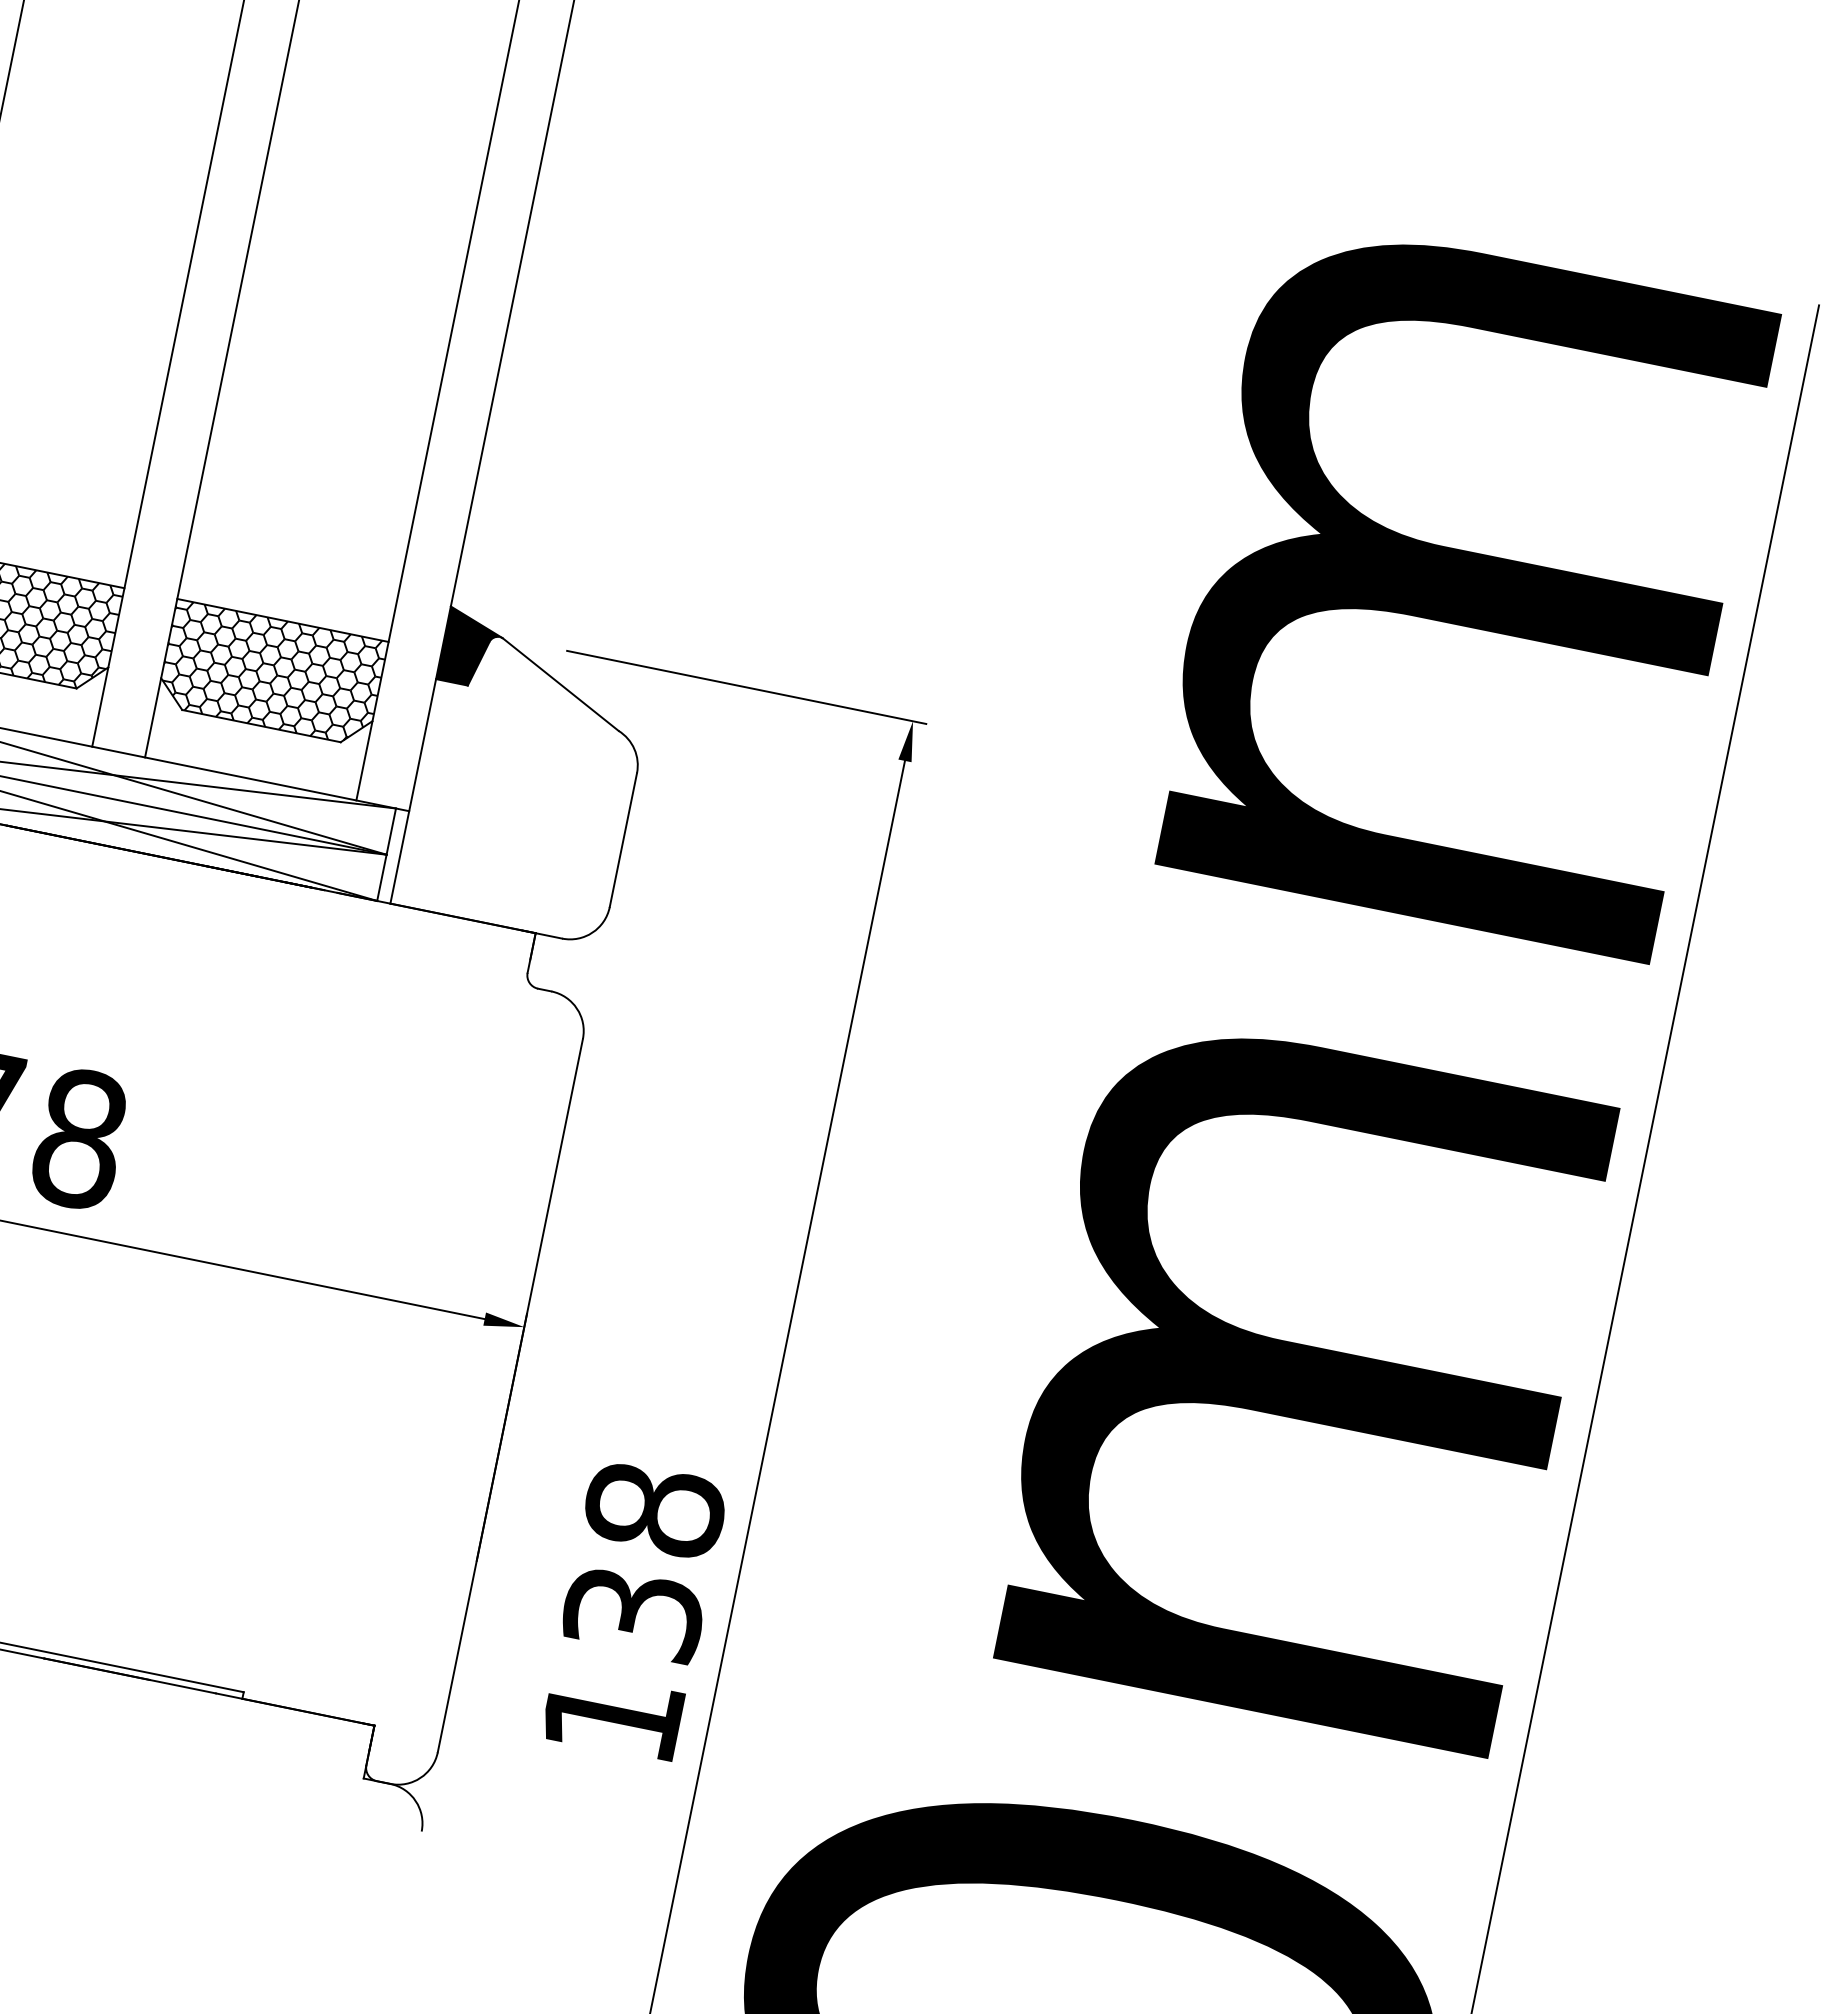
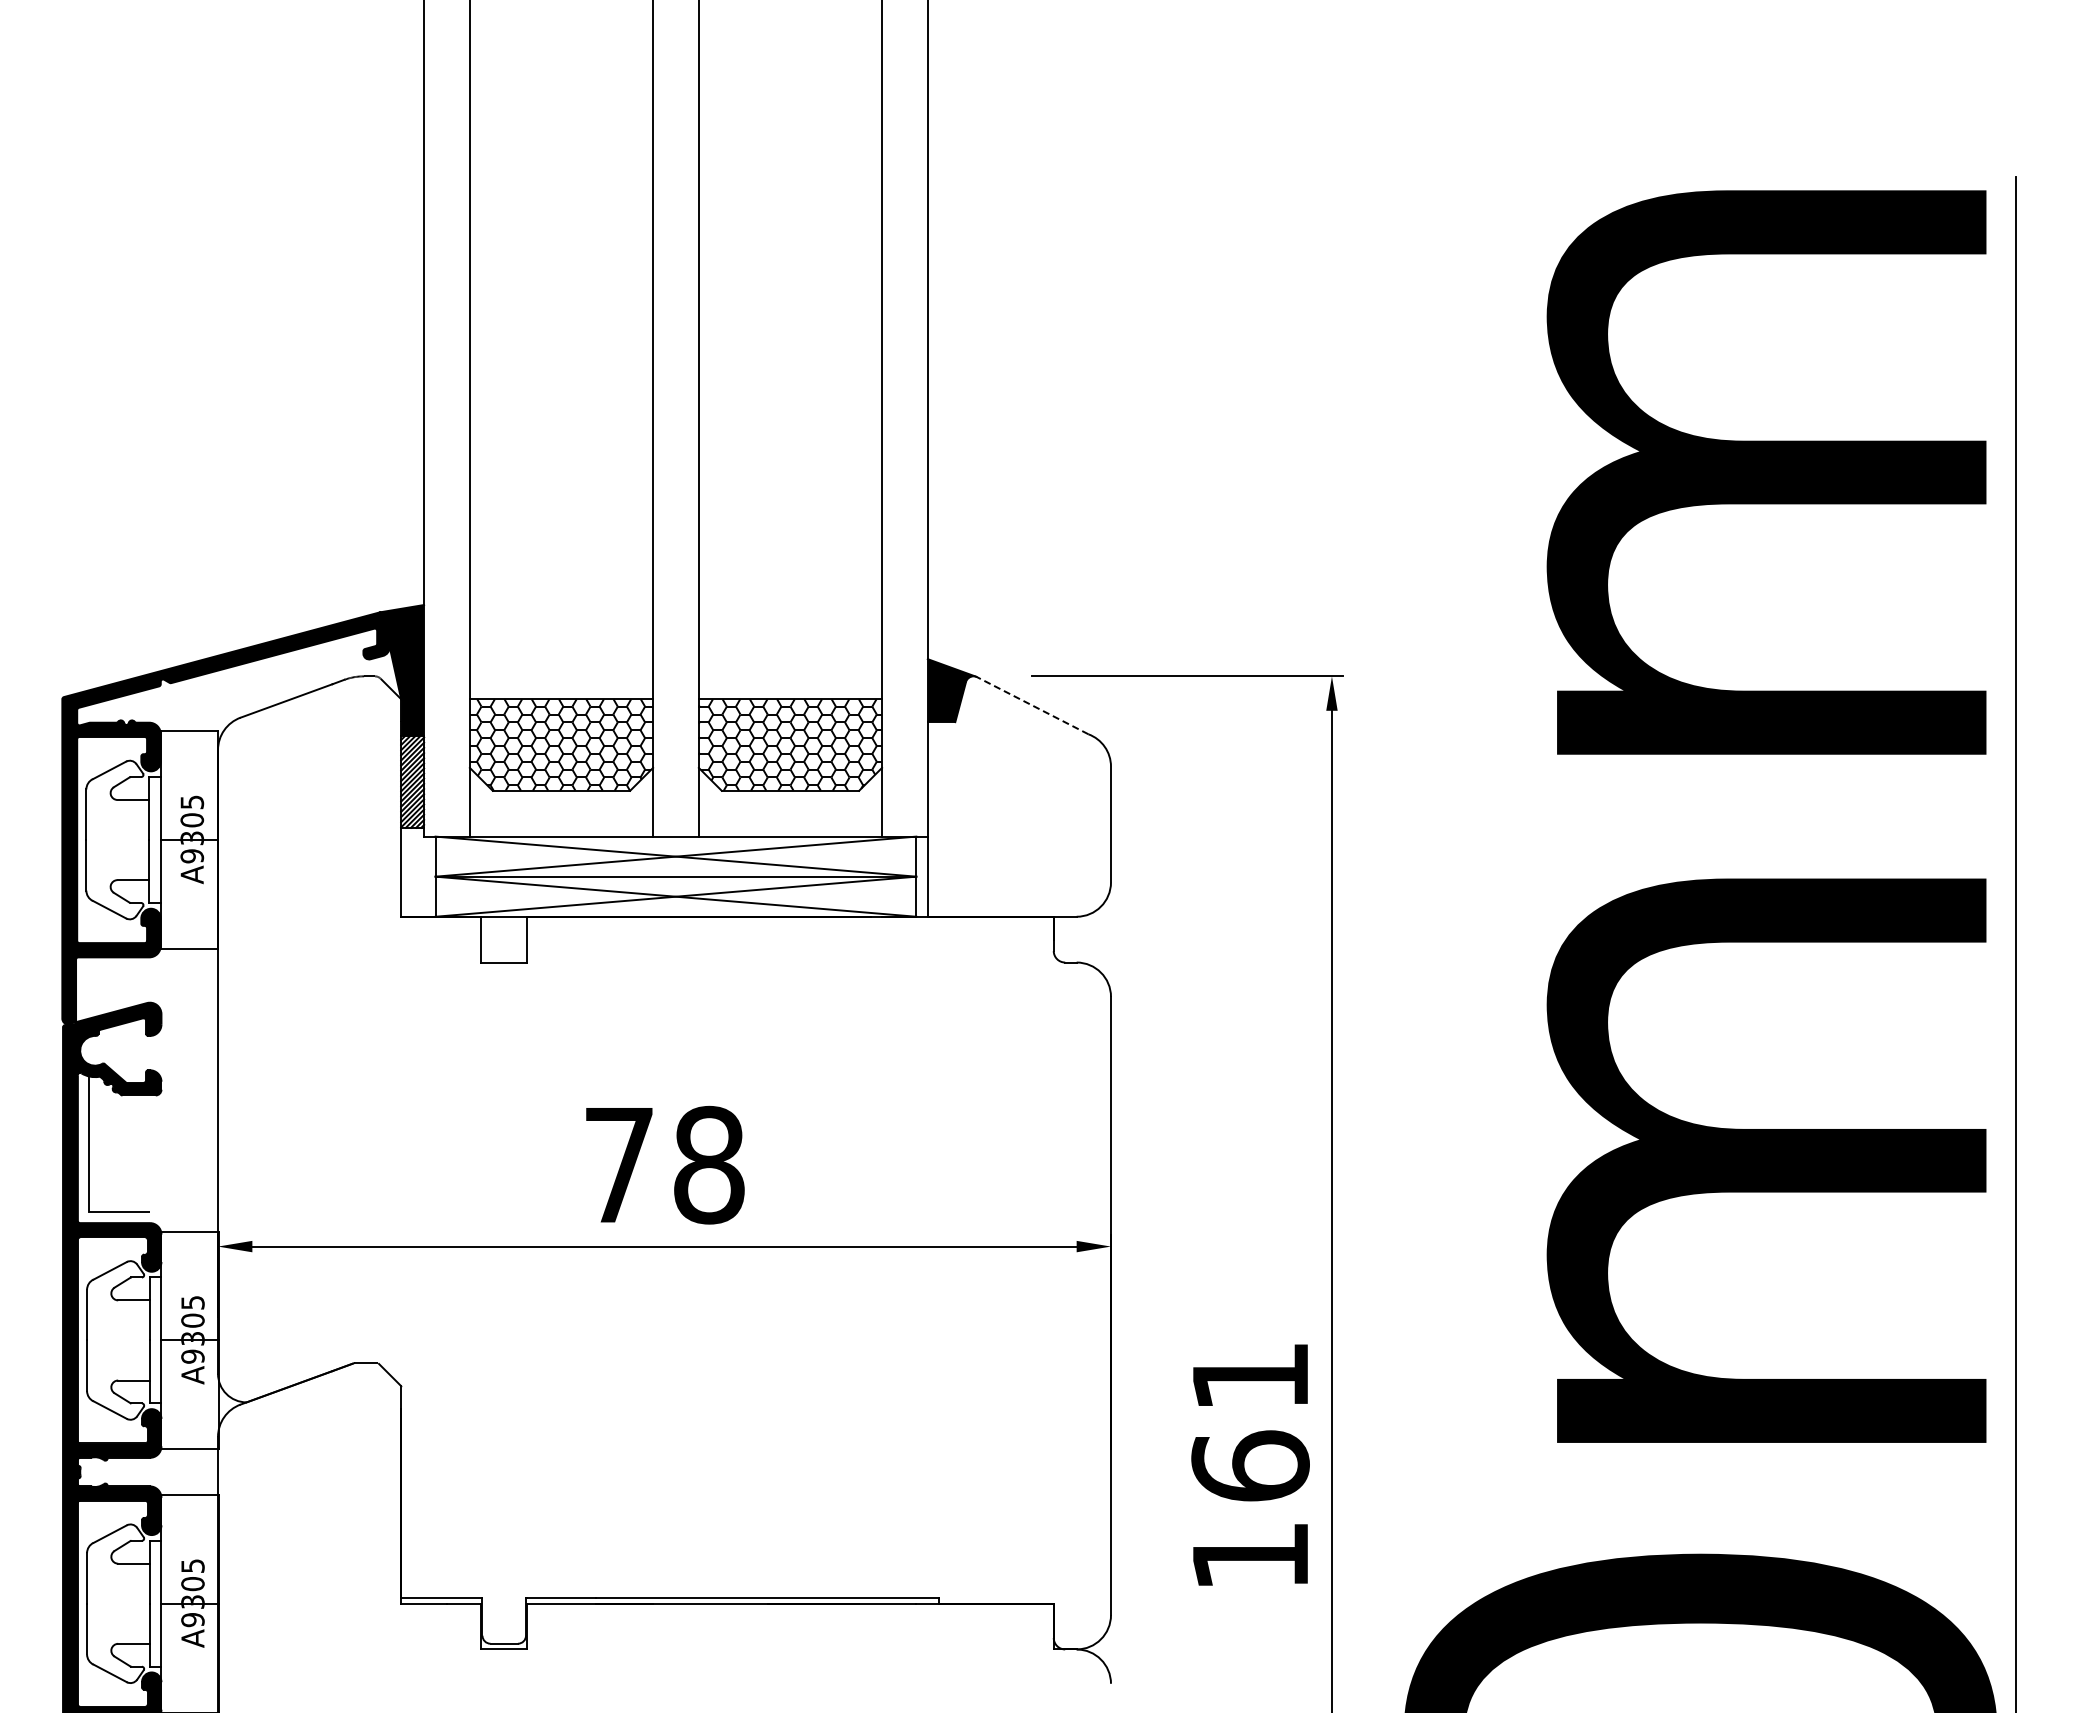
line: (560, 684) -> (1032, 705), solid -> dashed
text: (644, 1561) -> (1250, 1421), 138 -> 161

